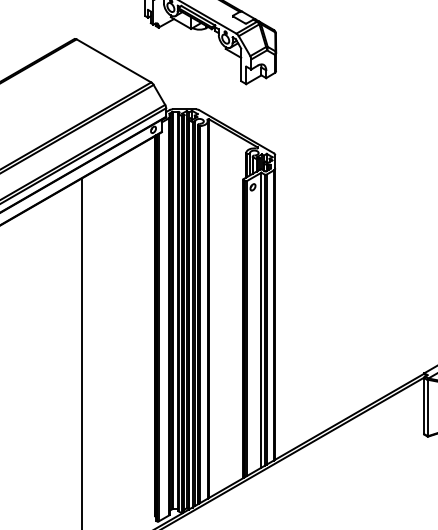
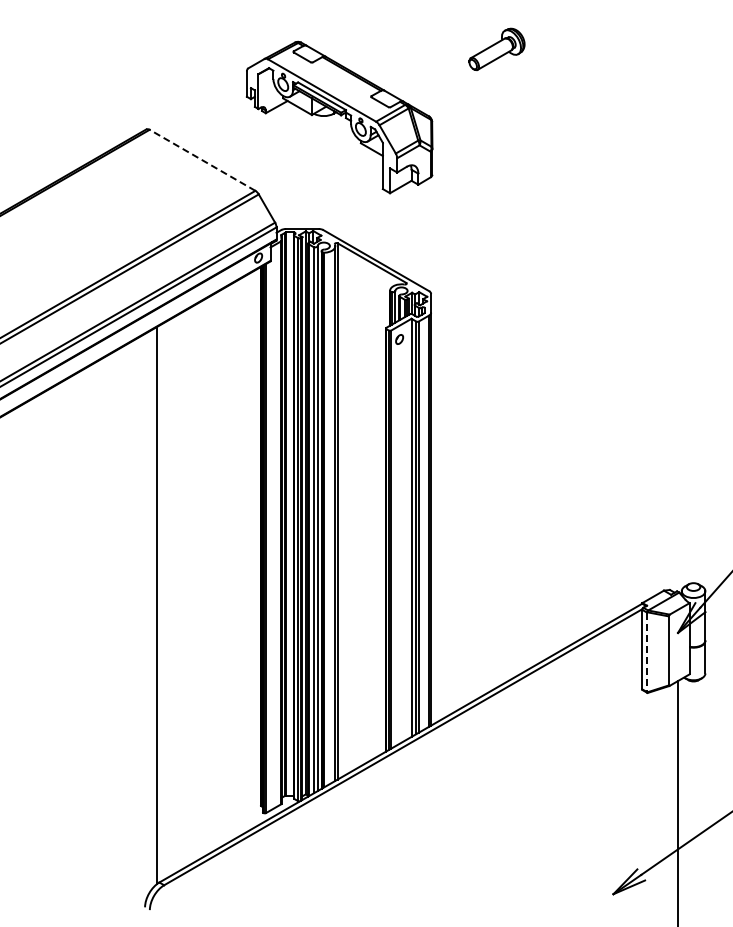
line: (113, 61) -> (202, 160), solid -> dashed
line: (427, 408) -> (646, 652), solid -> dashed

